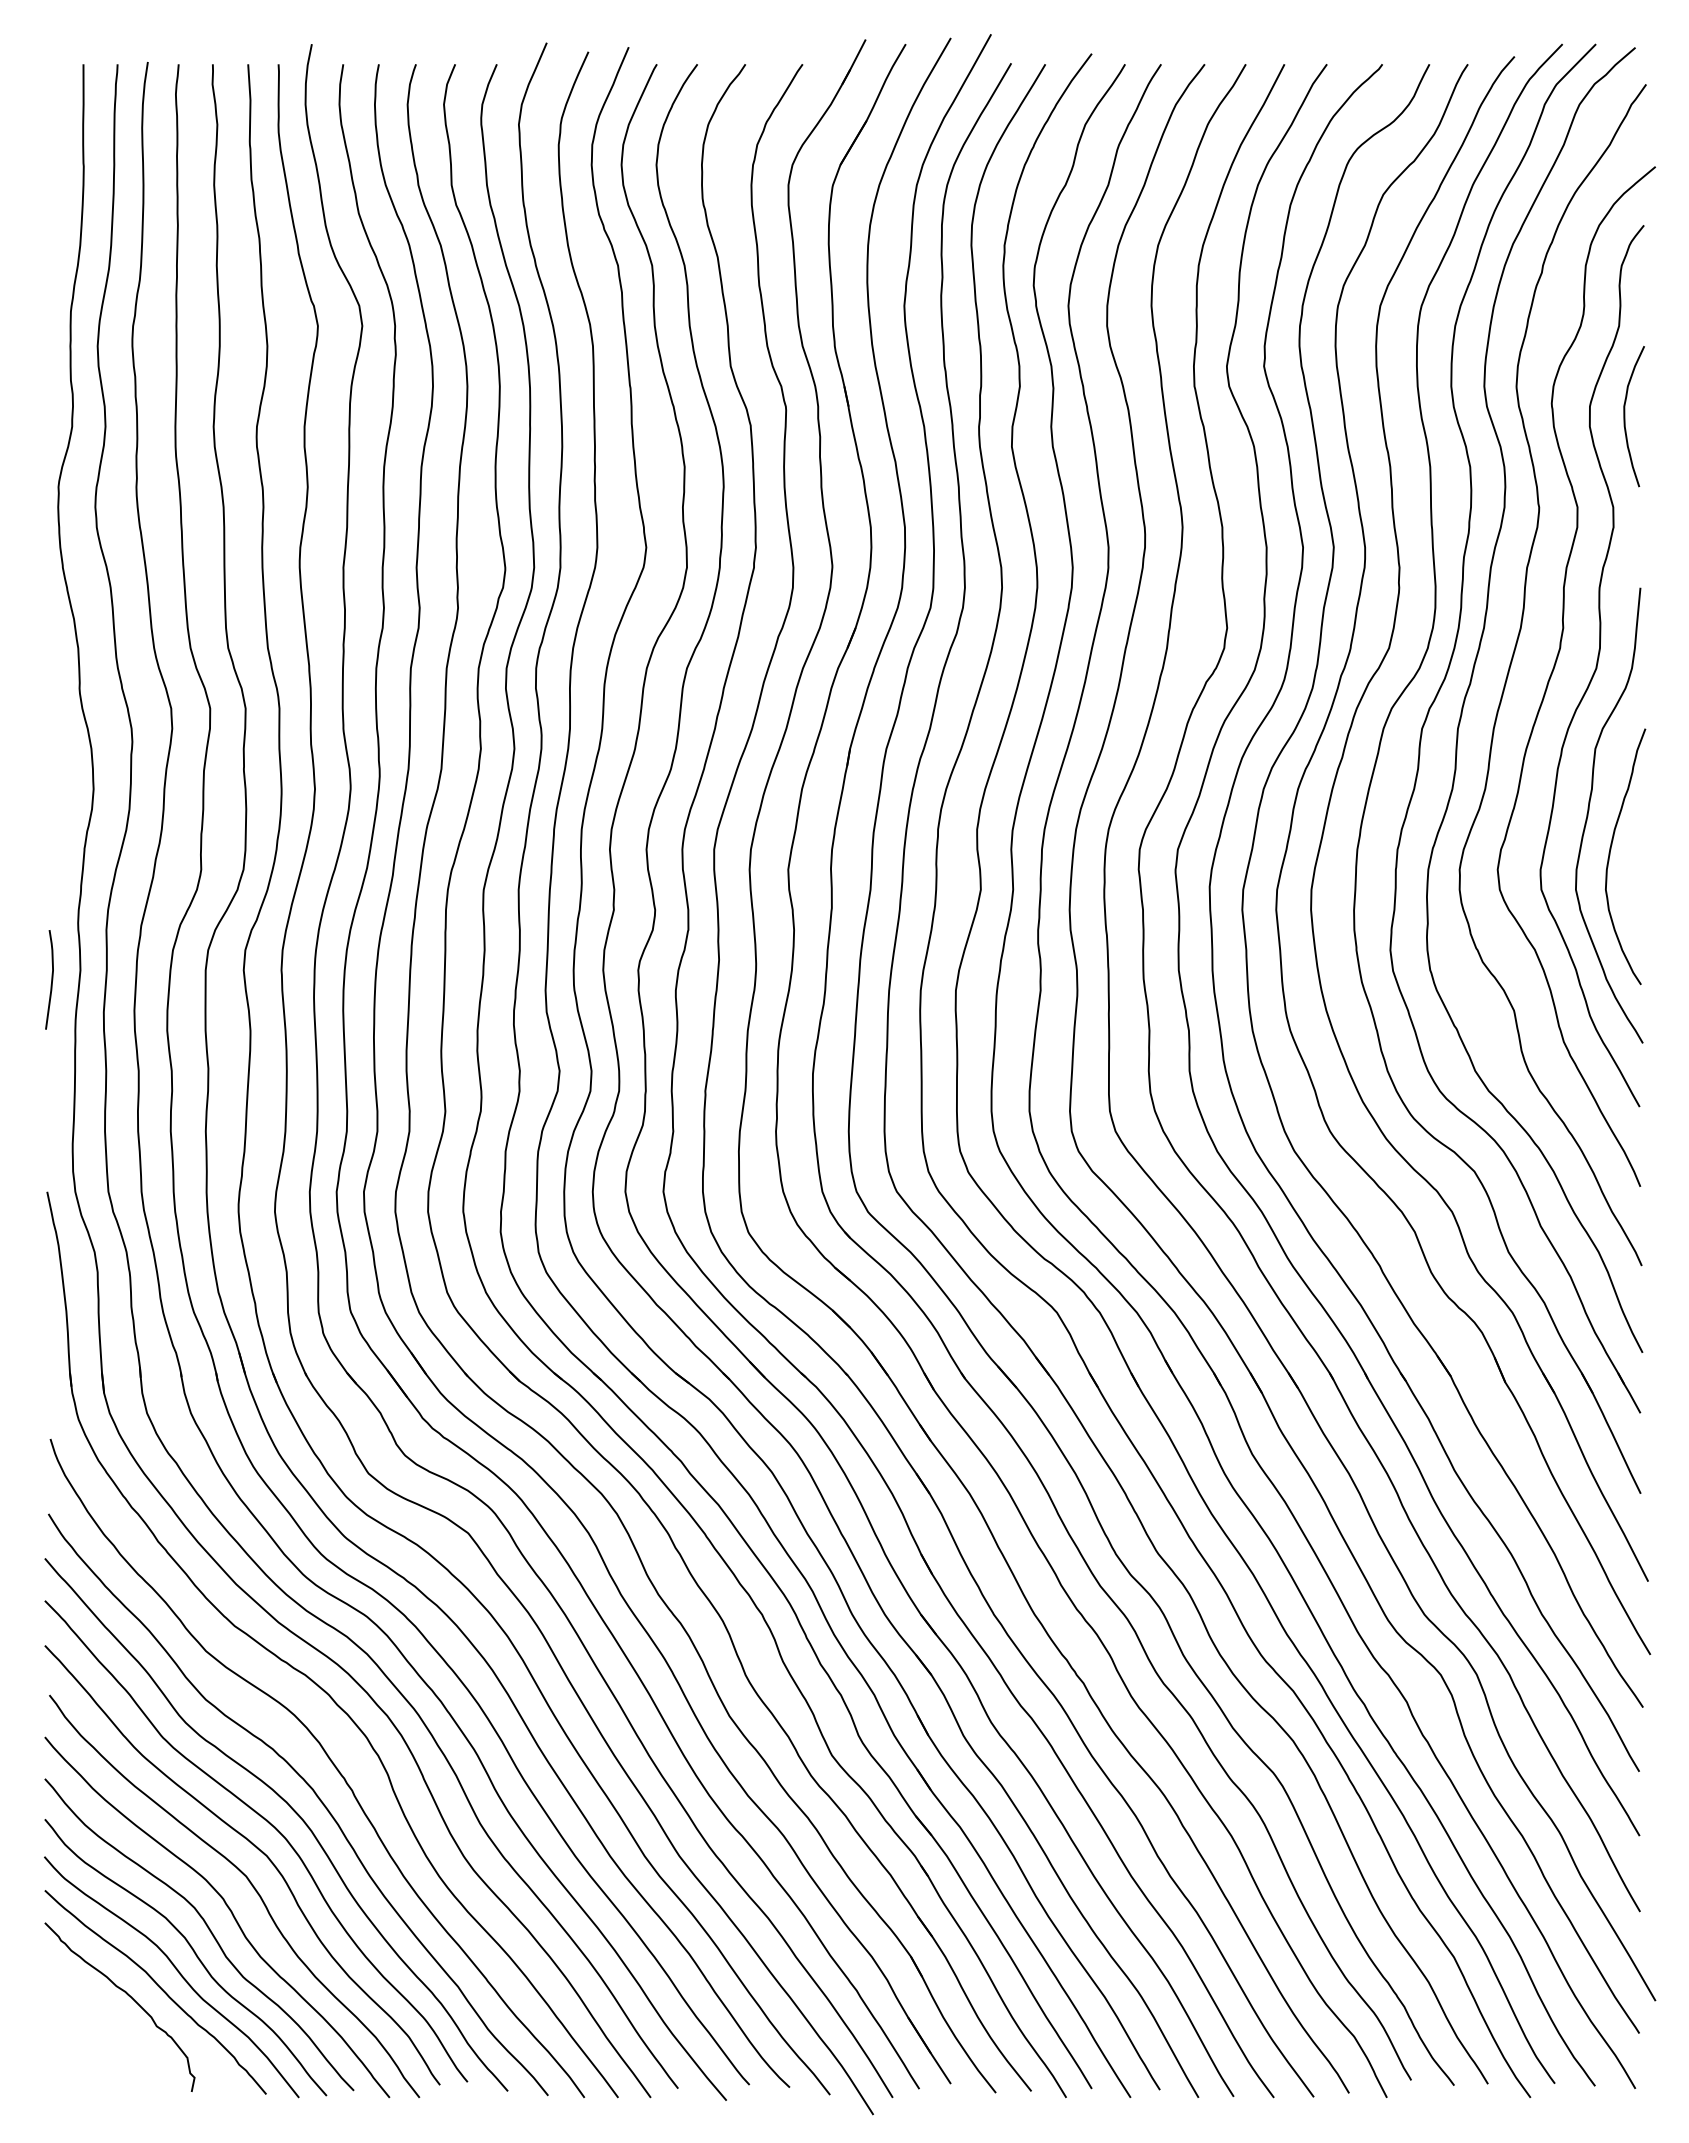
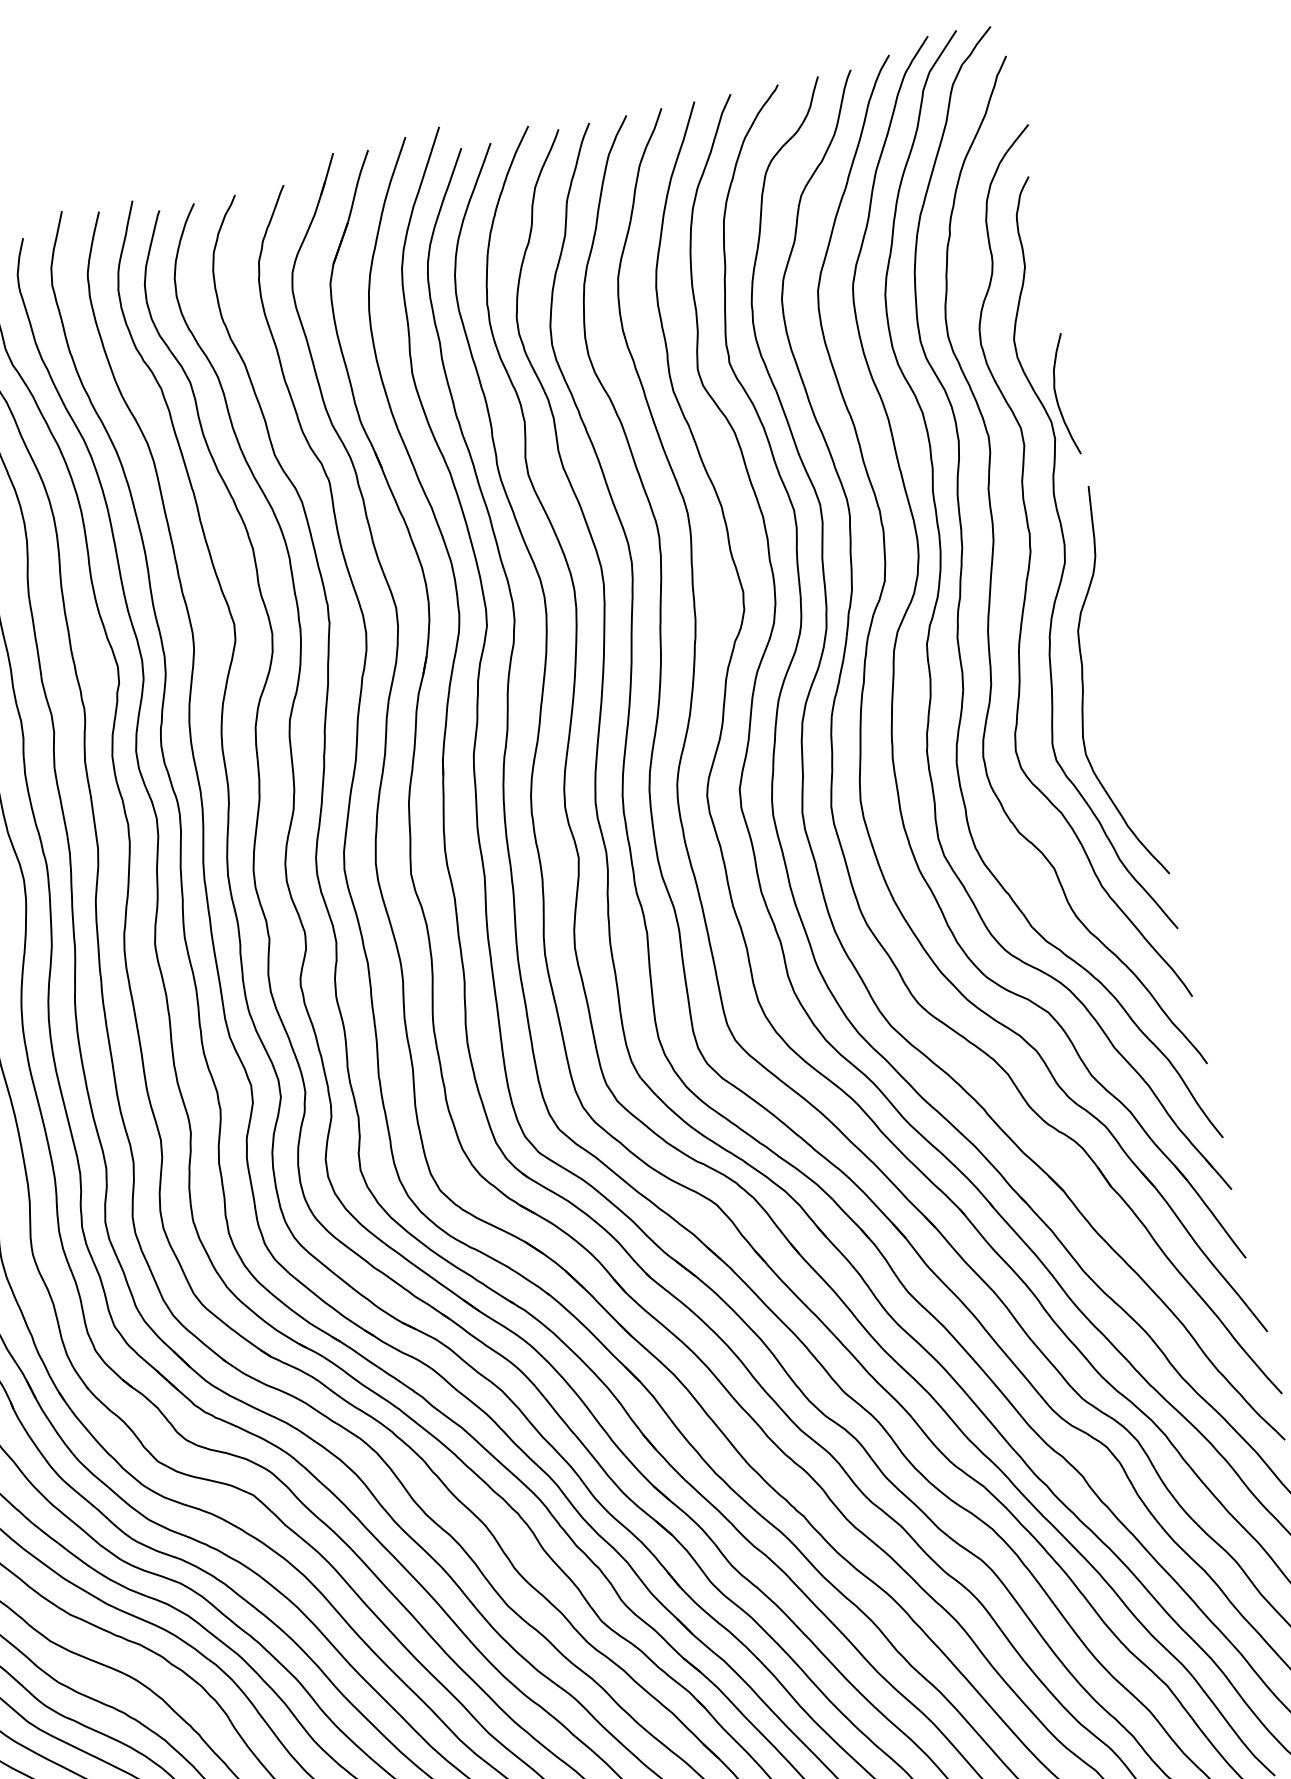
curve: (1625, 416) -> (1057, 396), moved
curve: (1610, 855) -> (1109, 719), removed

